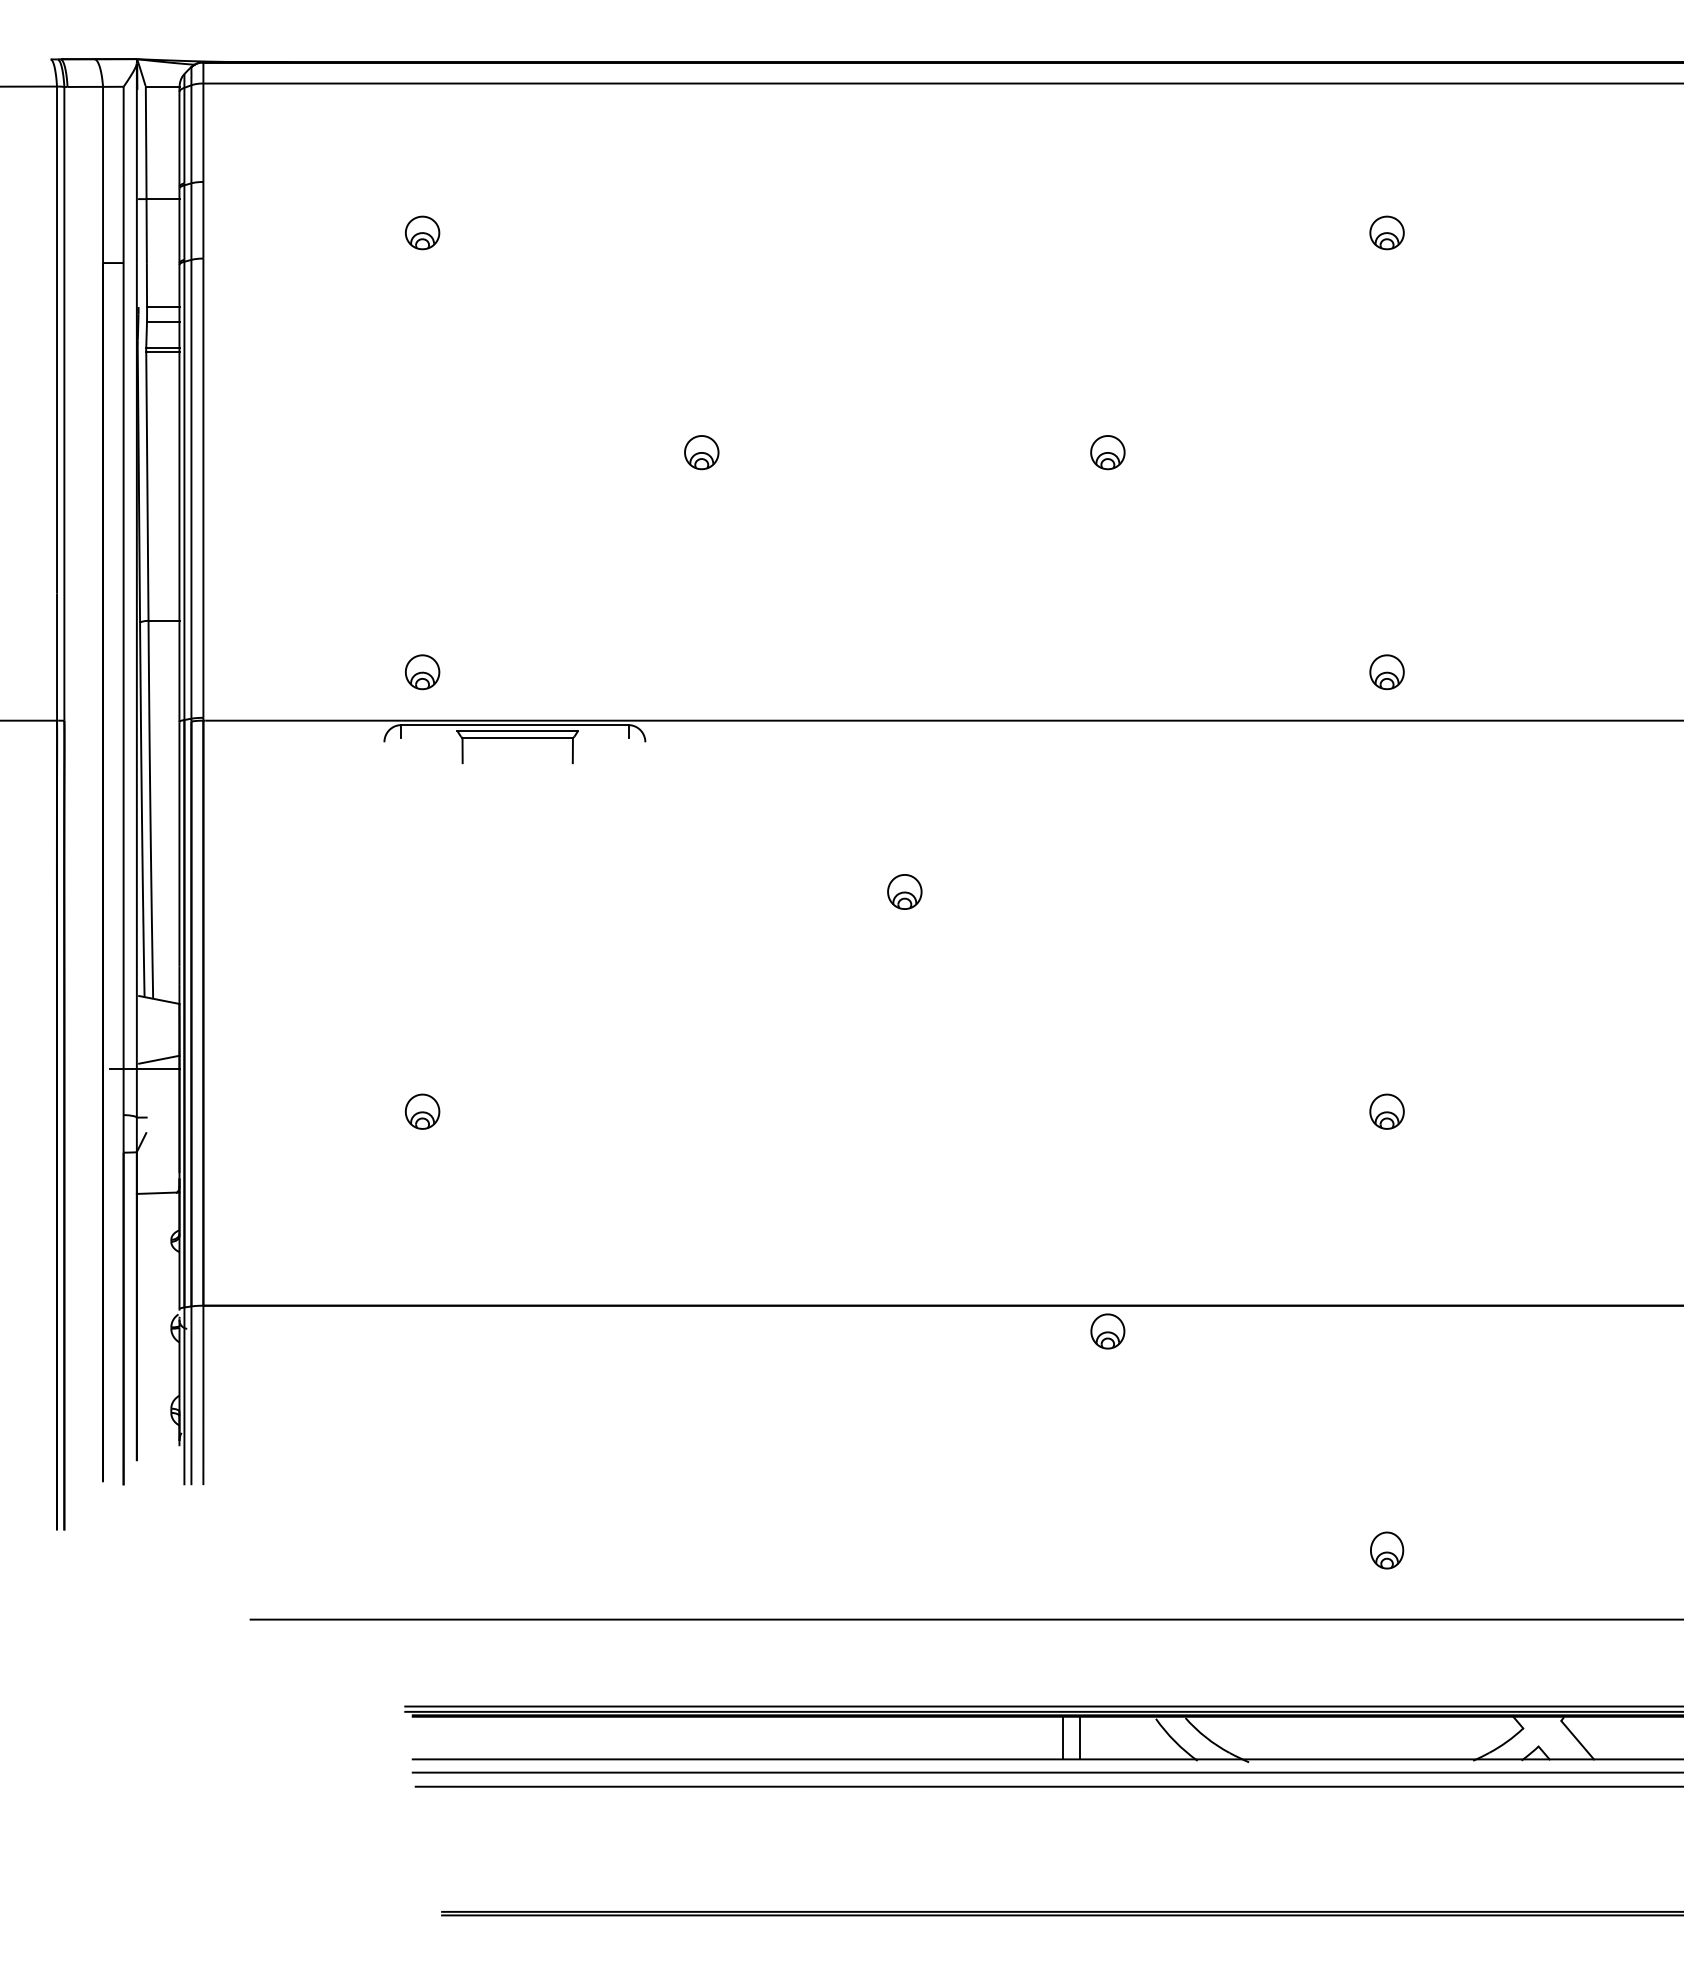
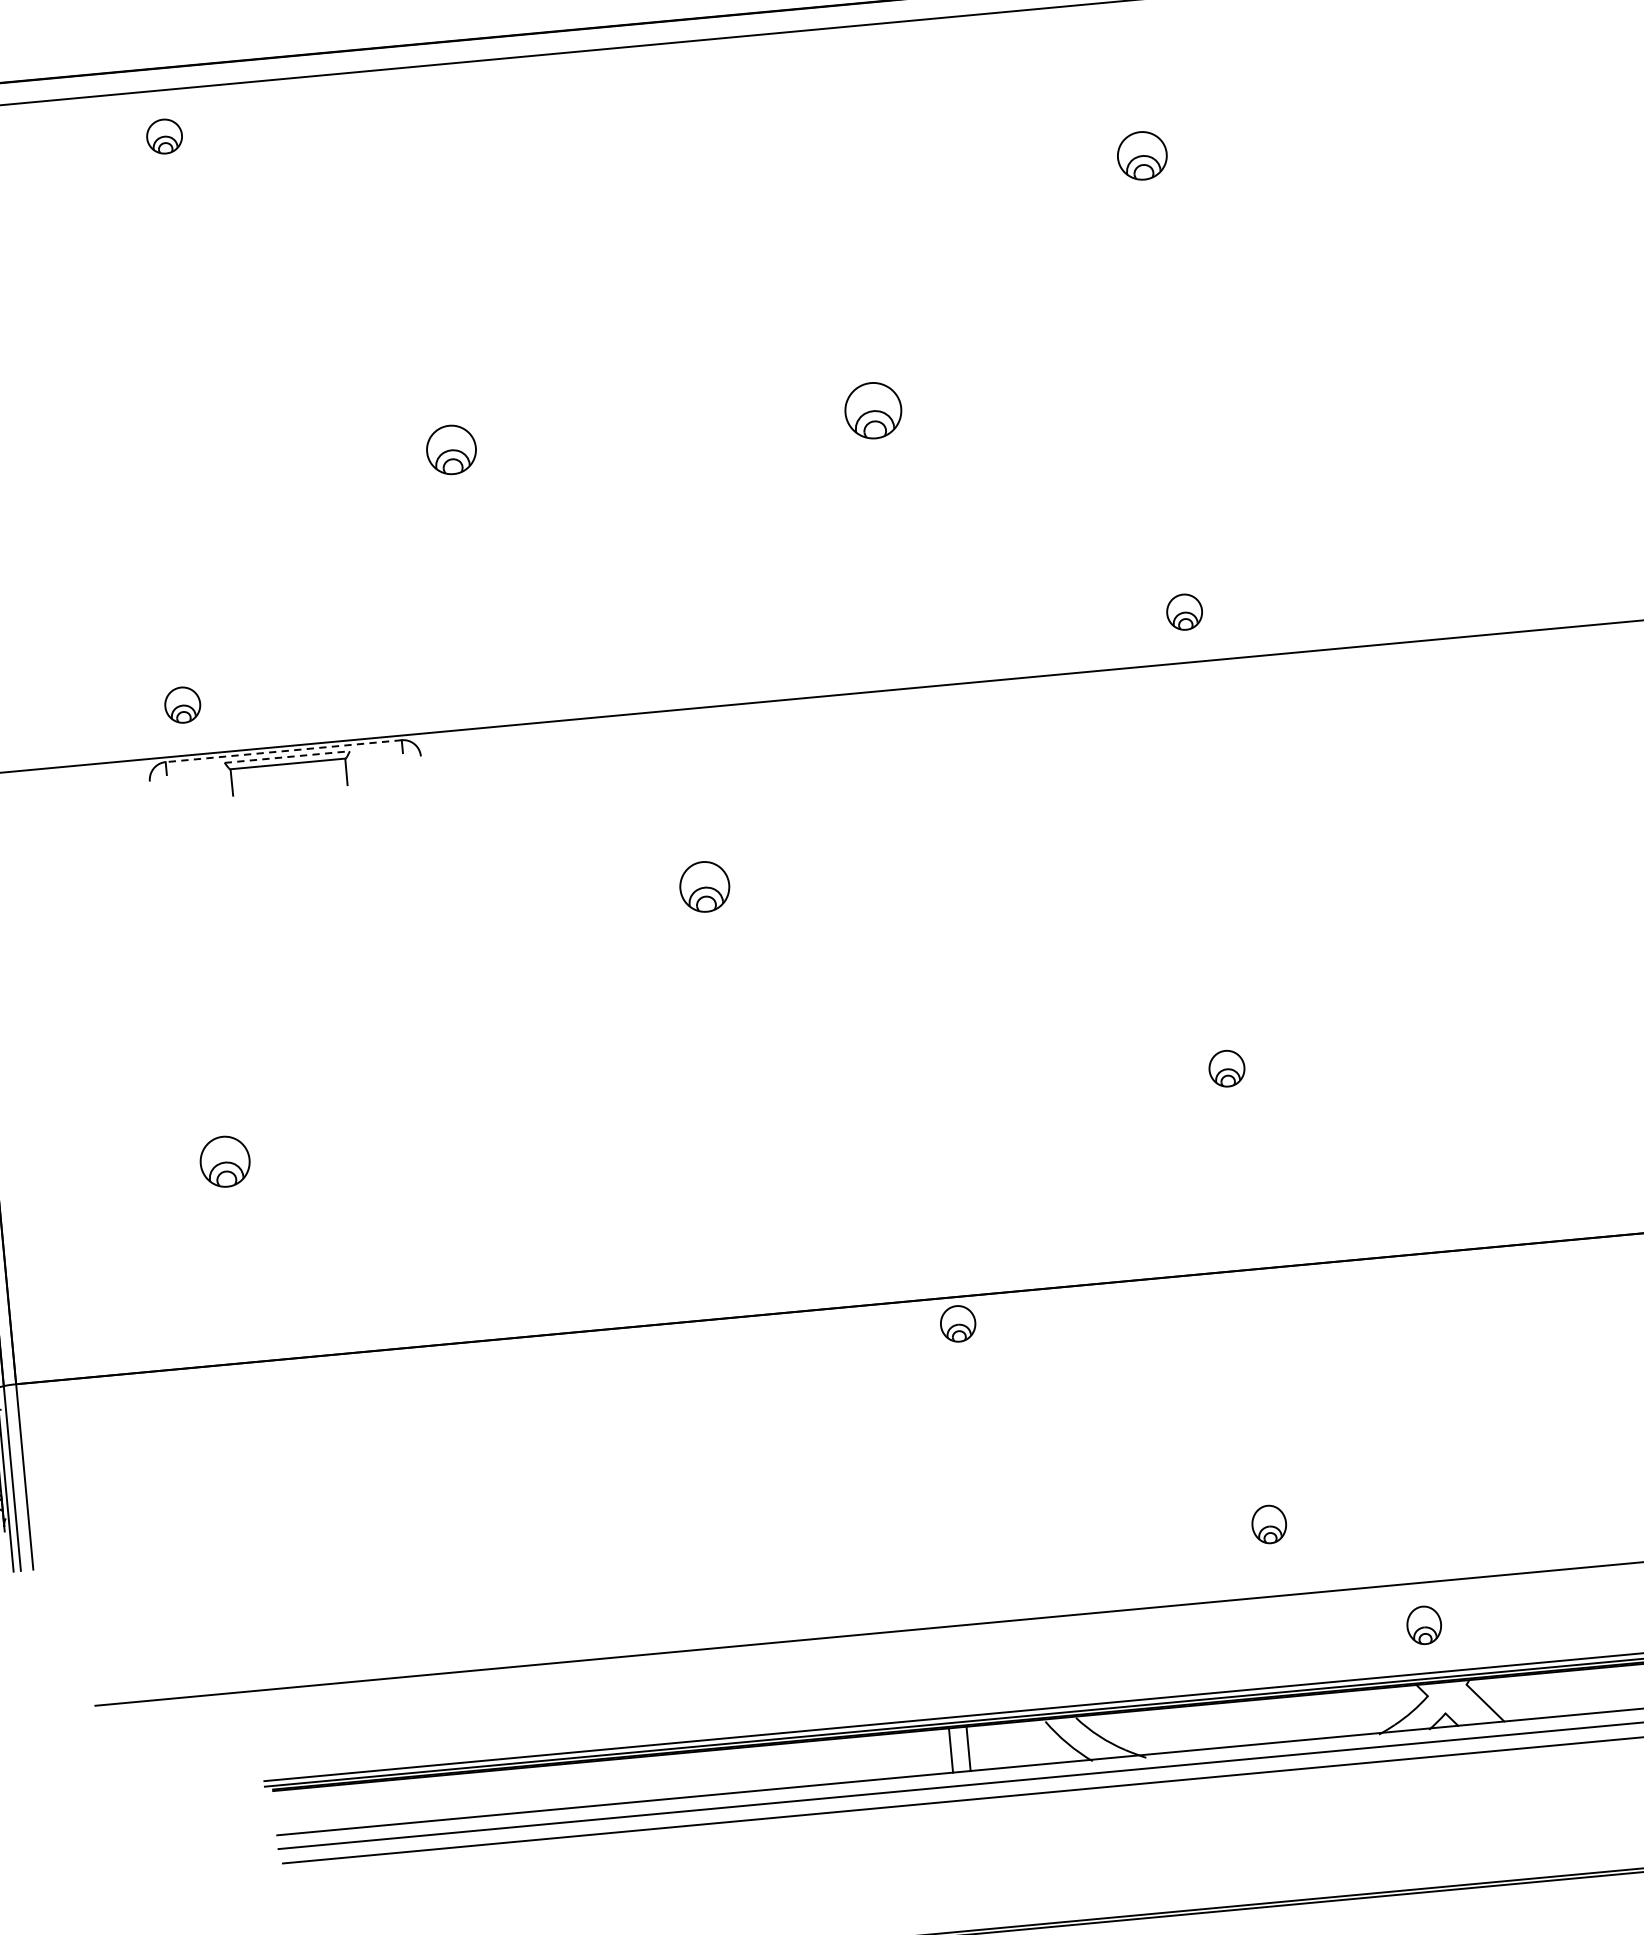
part: (422, 232) -> (164, 136), moved
part: (1386, 232) -> (1141, 155), size x1.4
part: (701, 452) -> (451, 449), size x1.4
part: (1107, 452) -> (873, 410), size x1.6
line: (514, 725) -> (283, 751), solid -> dashed
line: (518, 731) -> (288, 757), solid -> dashed
part: (904, 891) -> (704, 886), size x1.4
part: (422, 1111) -> (225, 1161), size x1.4
part: (1526, 1660) -> (1424, 1625), added

